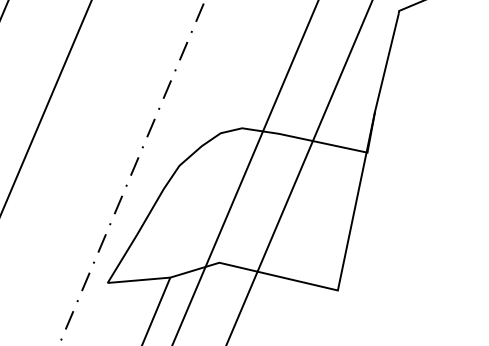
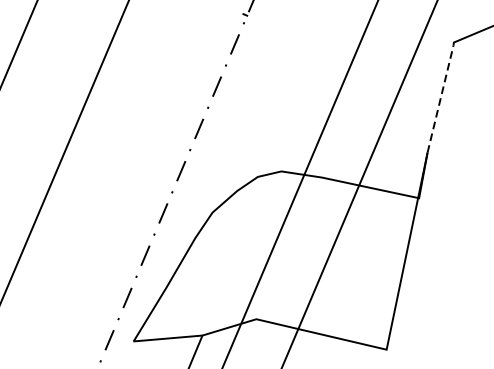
line: (387, 62) -> (441, 99), solid -> dashed

